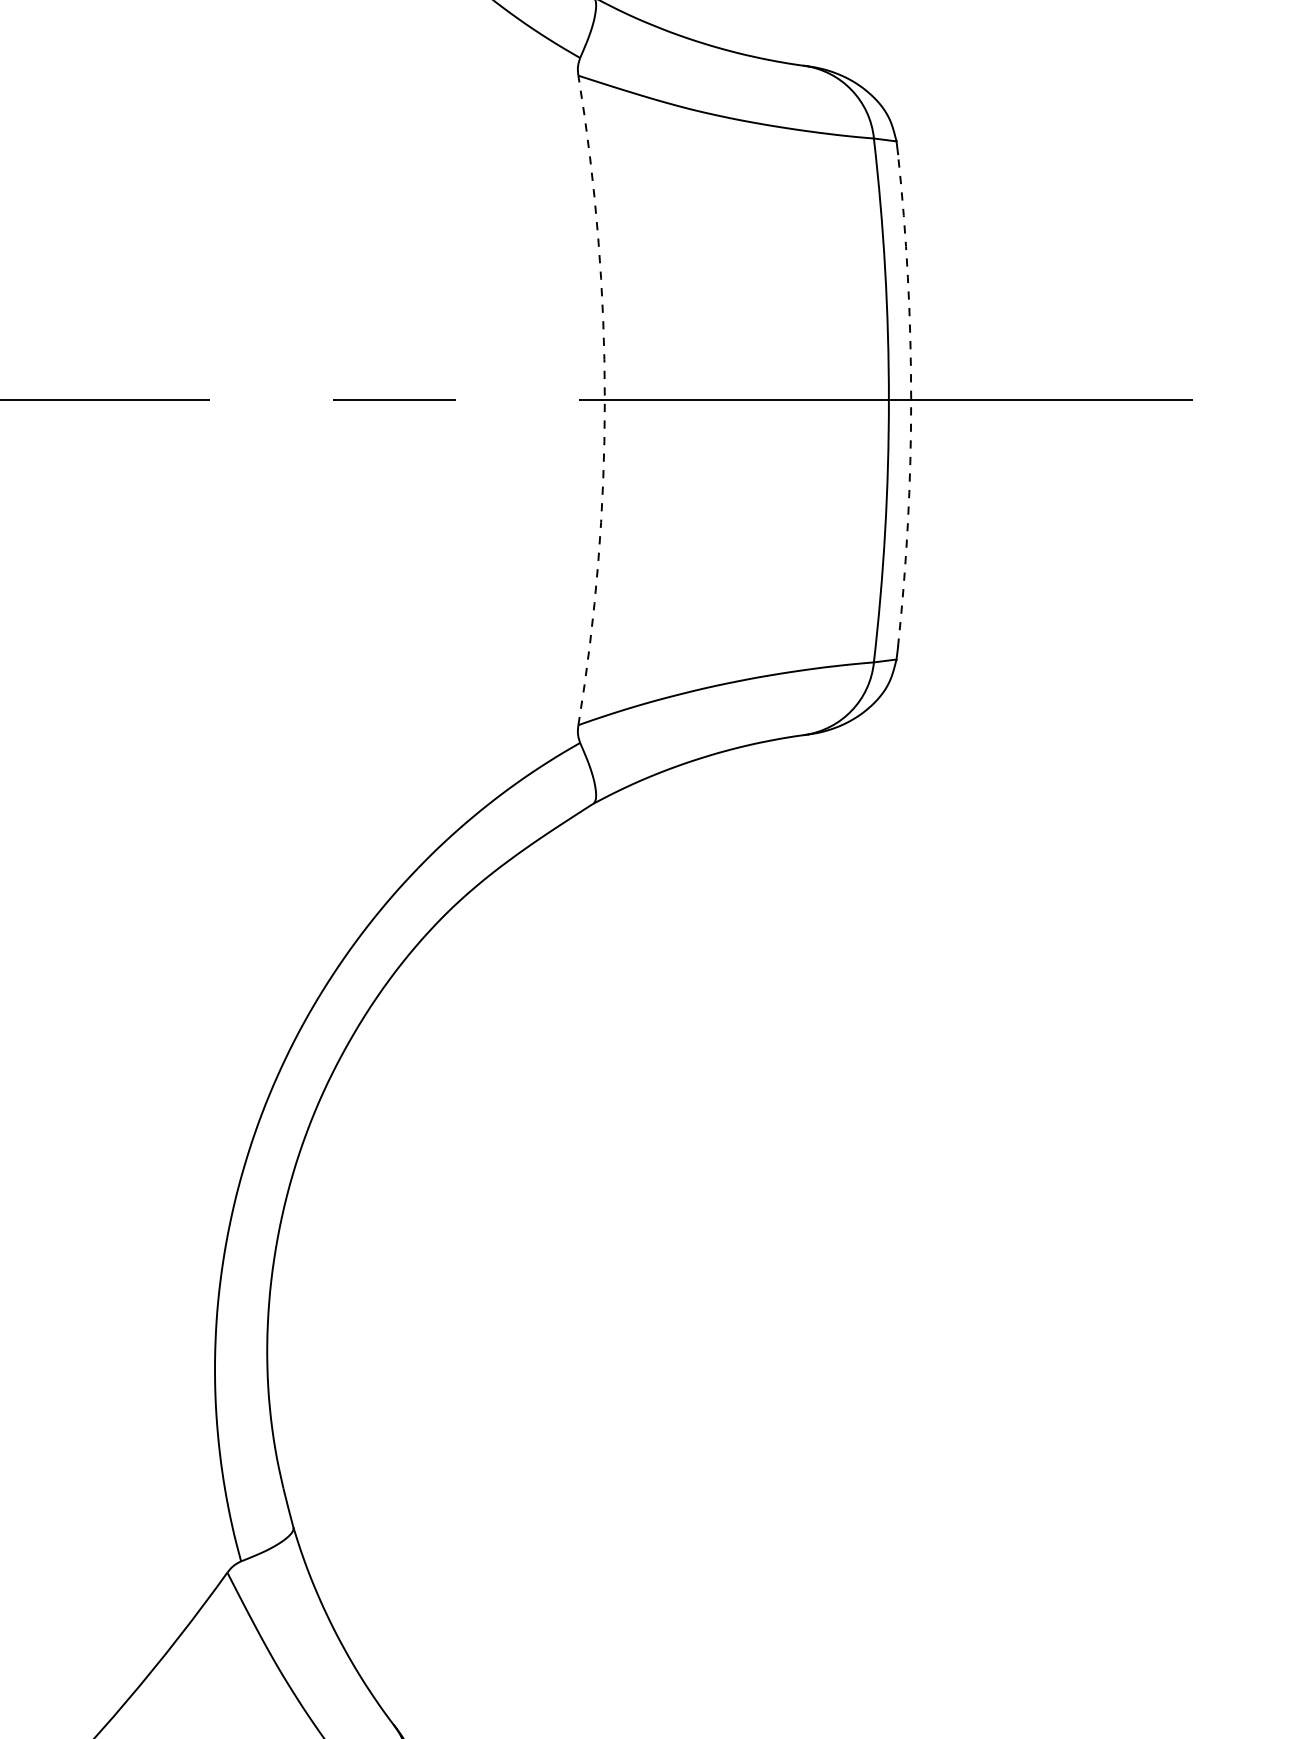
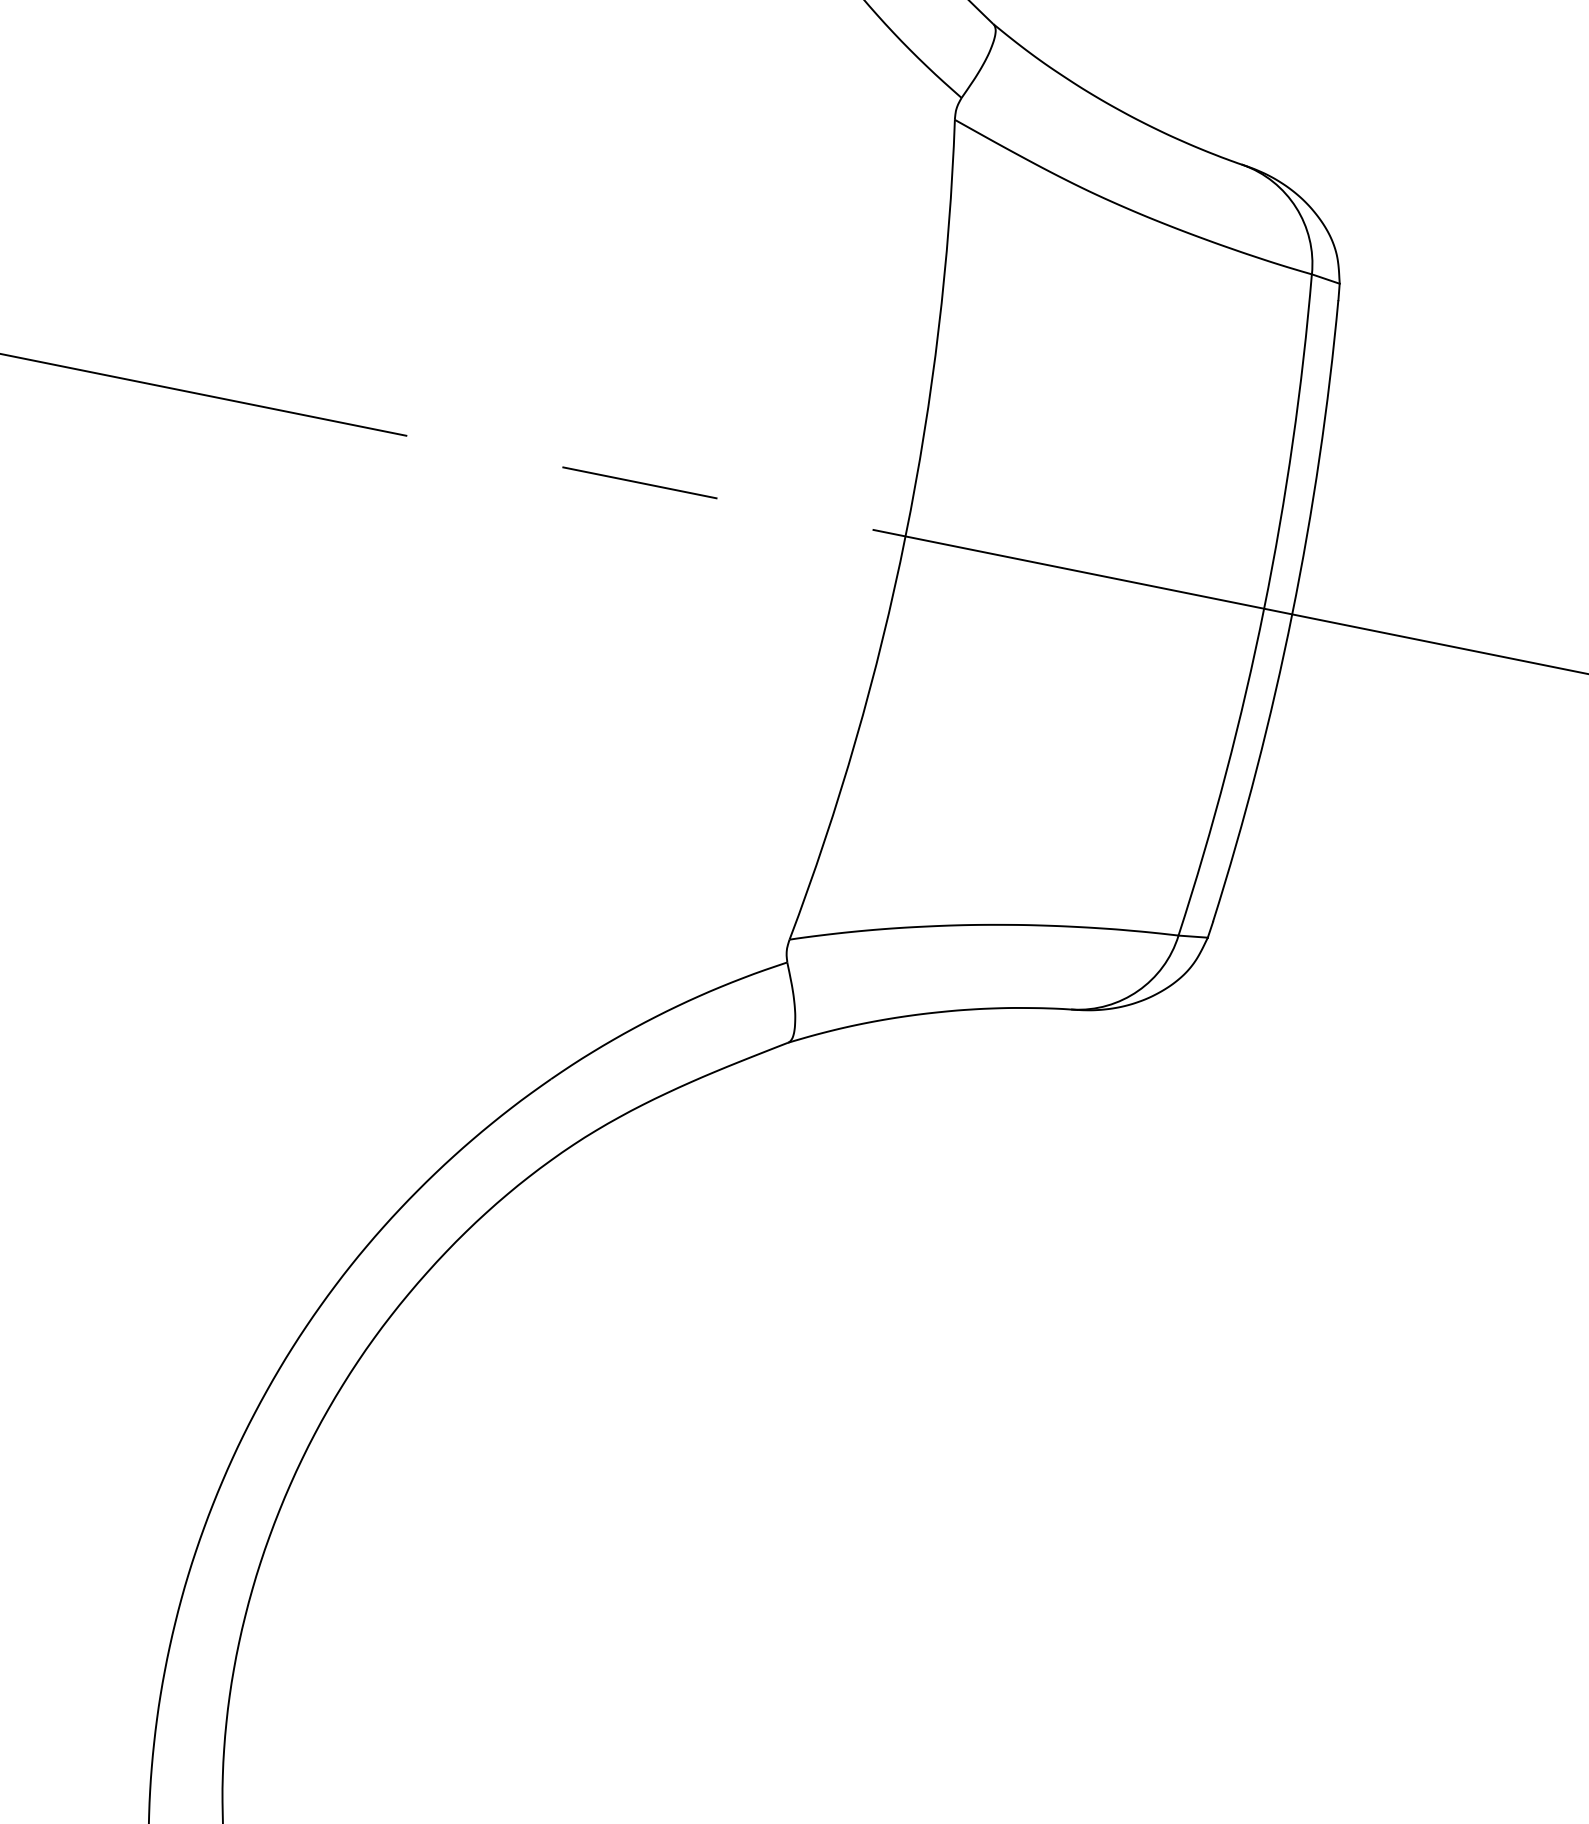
arc: (604, 400) -> (905, 536), dashed -> solid
arc: (911, 400) -> (1292, 614), dashed -> solid

